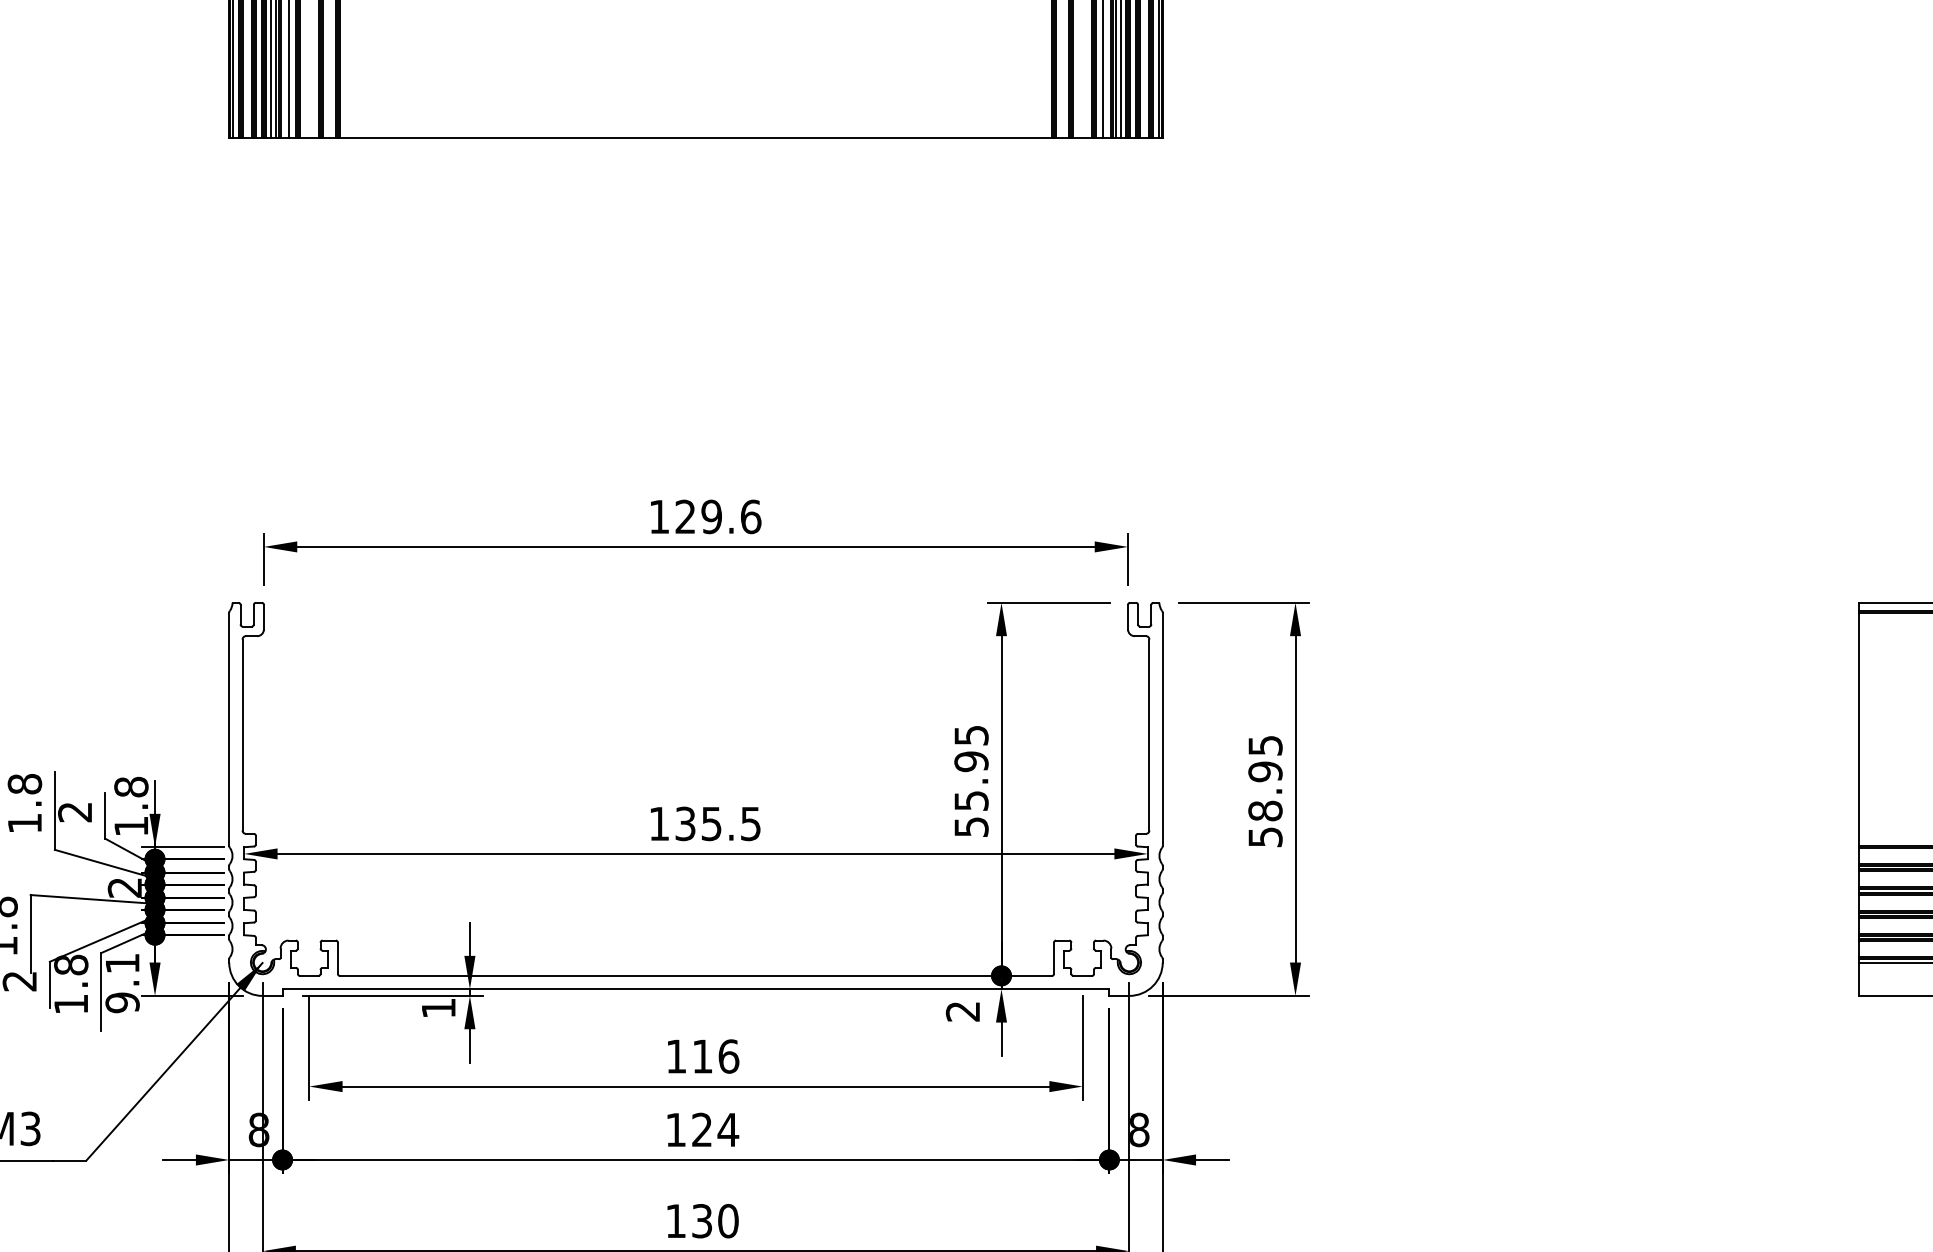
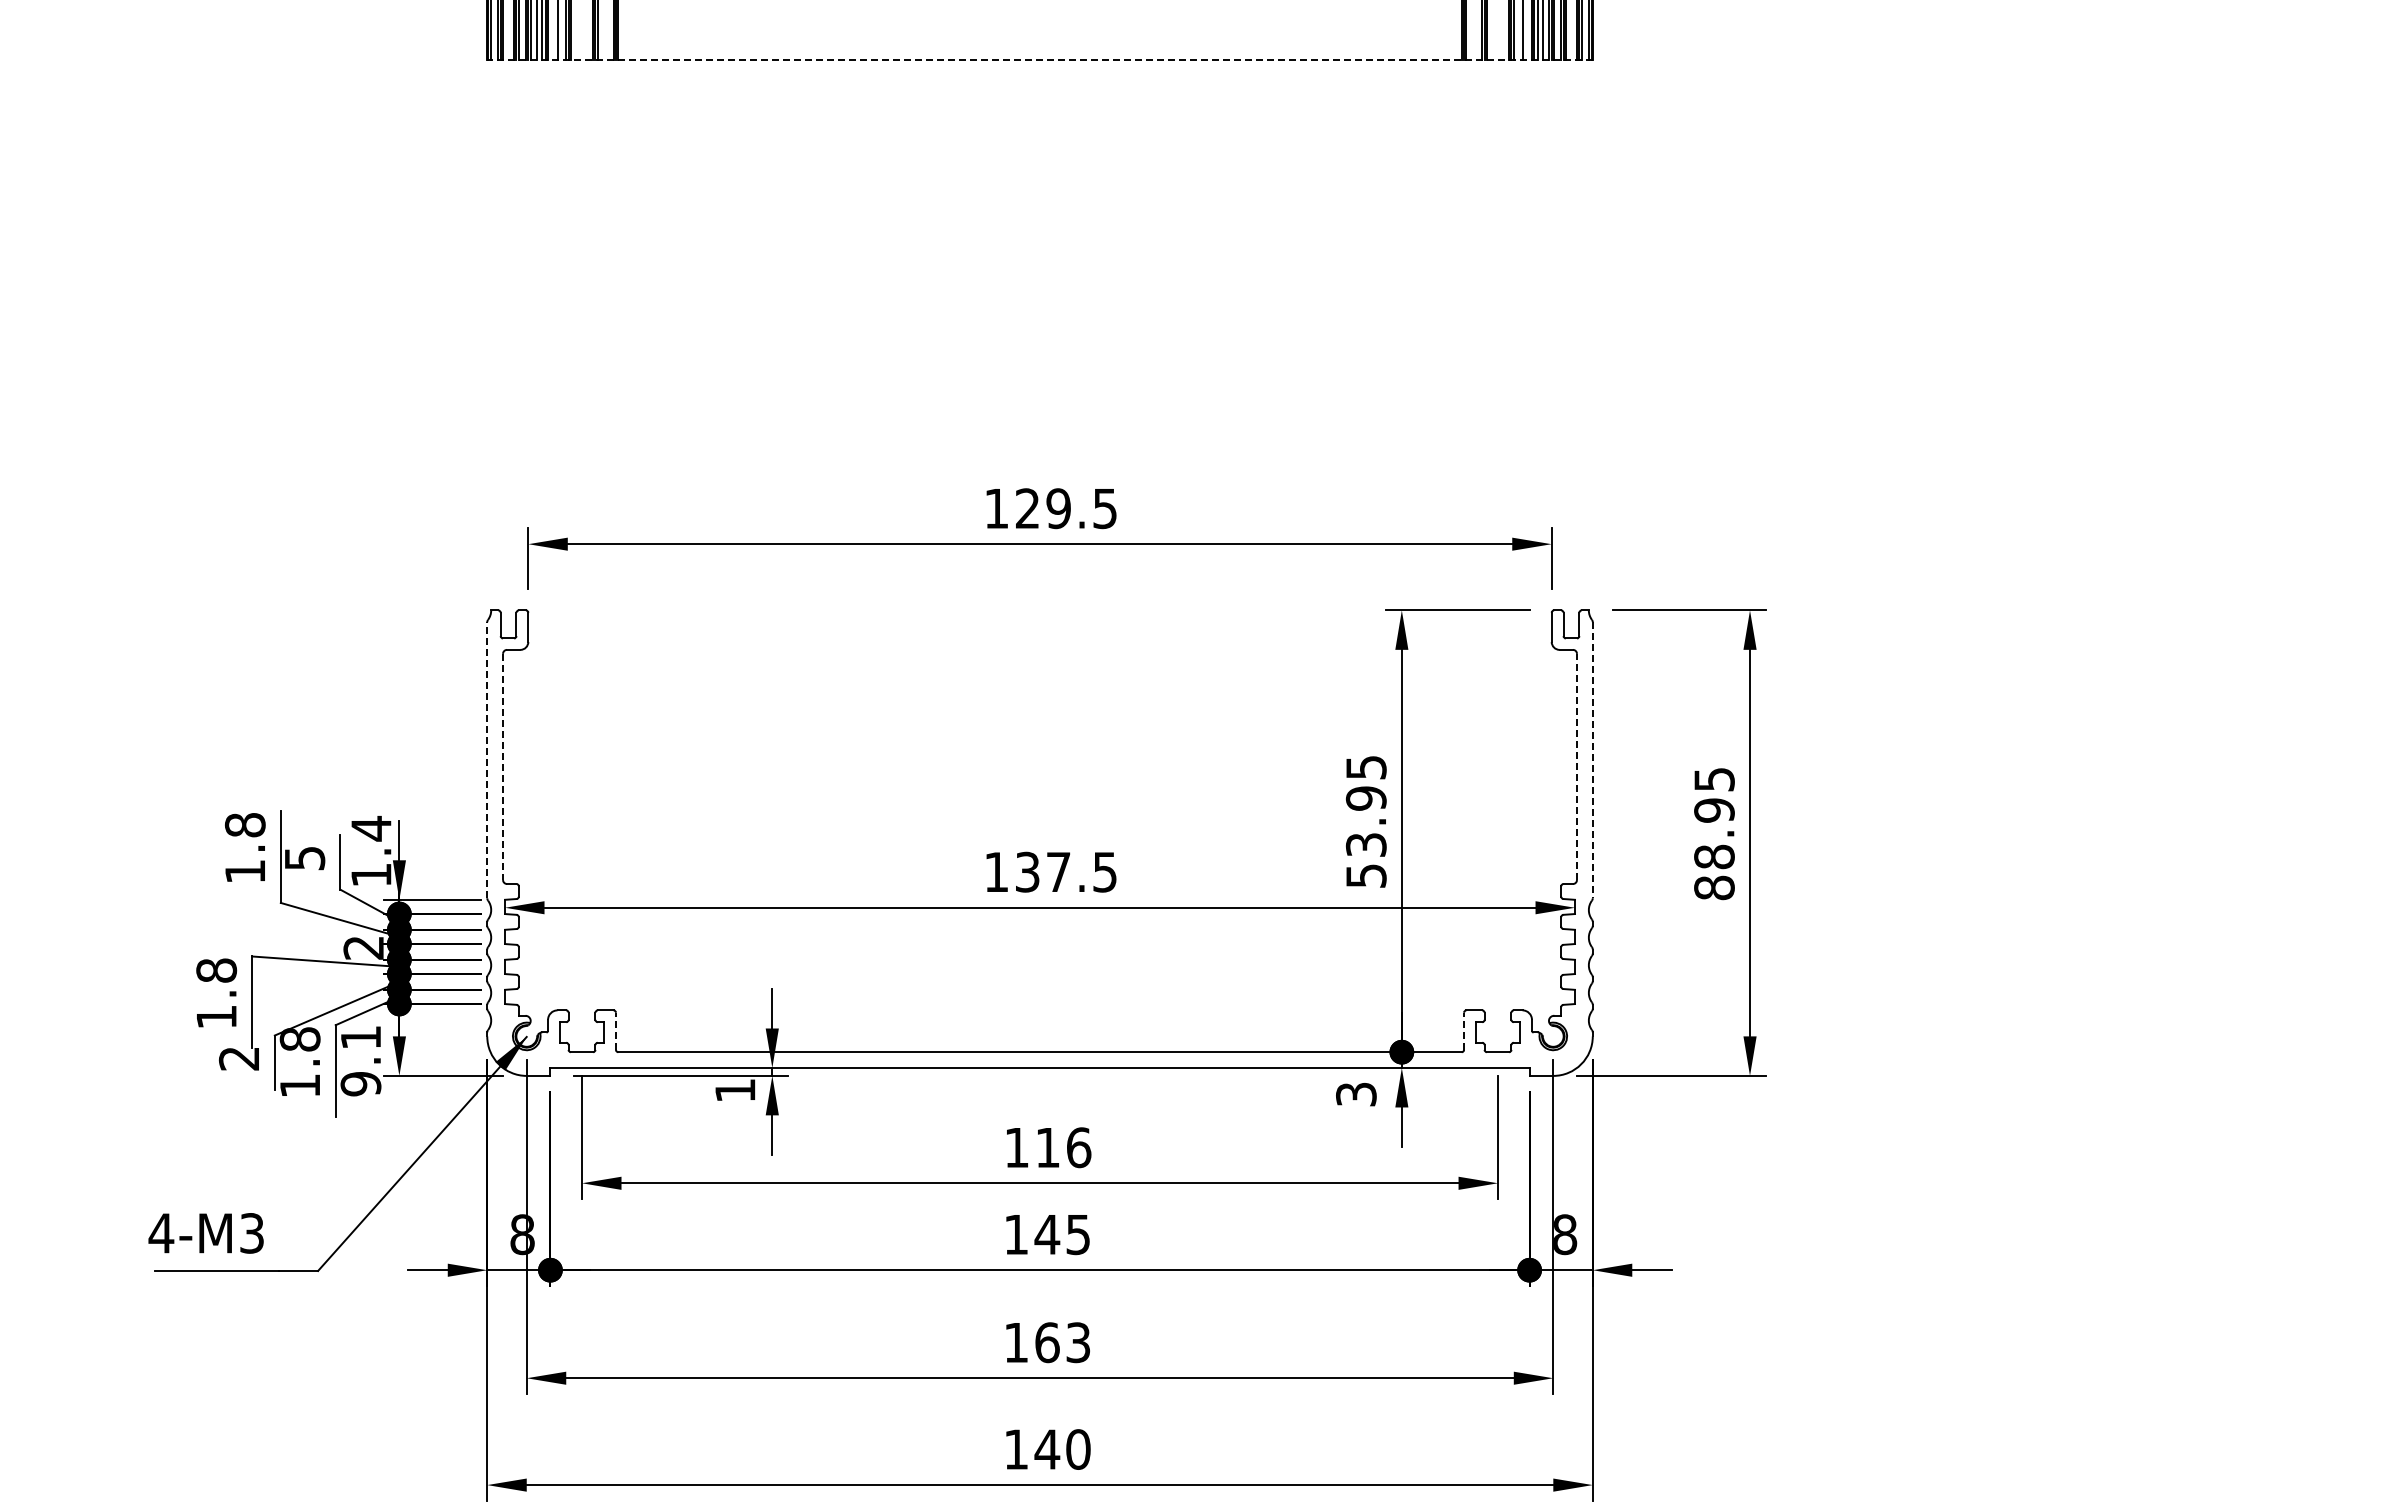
line: (696, 137) -> (1040, 59), solid -> dashed
text: (751, 516) -> (1105, 508), 129.6 -> 129.5
line: (229, 729) -> (487, 760), solid -> dashed
line: (1162, 729) -> (1592, 760), solid -> dashed
line: (1148, 734) -> (1576, 766), solid -> dashed
line: (242, 735) -> (503, 767), solid -> dashed
text: (131, 786) -> (371, 828), 1.8 -> 1.4
text: (970, 800) -> (1365, 844), 55.95 -> 53.95
text: (74, 812) -> (304, 858), 2 -> 5
text: (711, 824) -> (1058, 872), 135.5 -> 137.5
text: (1265, 836) -> (1714, 887), 58.95 -> 88.95
line: (337, 958) -> (615, 1031), solid -> dashed
line: (1054, 958) -> (1464, 1031), solid -> dashed
text: (963, 1011) -> (1356, 1094), 2 -> 3
text: (714, 1129) -> (1062, 1234), 124 -> 145
text: (714, 1221) -> (1062, 1342), 130 -> 163

